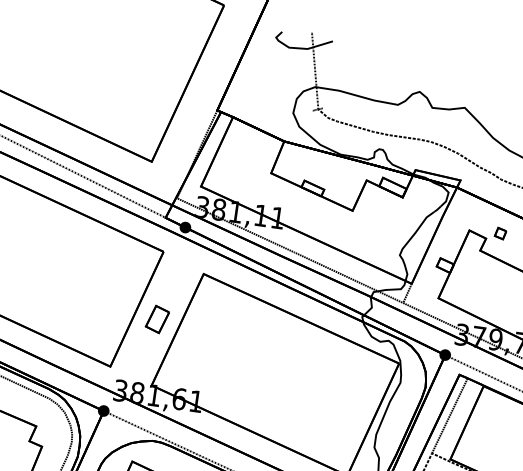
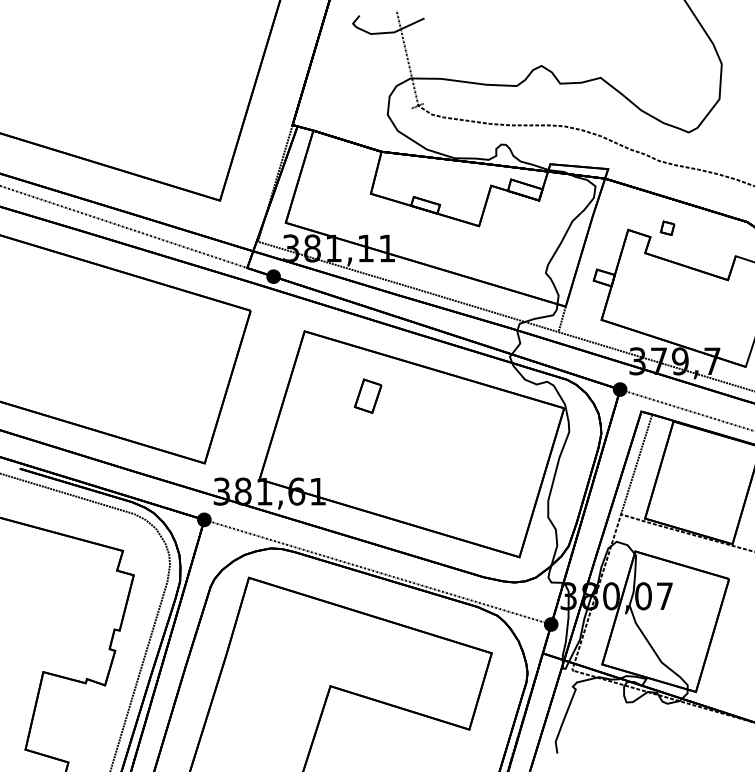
part: (157, 318) -> (367, 395), moved

